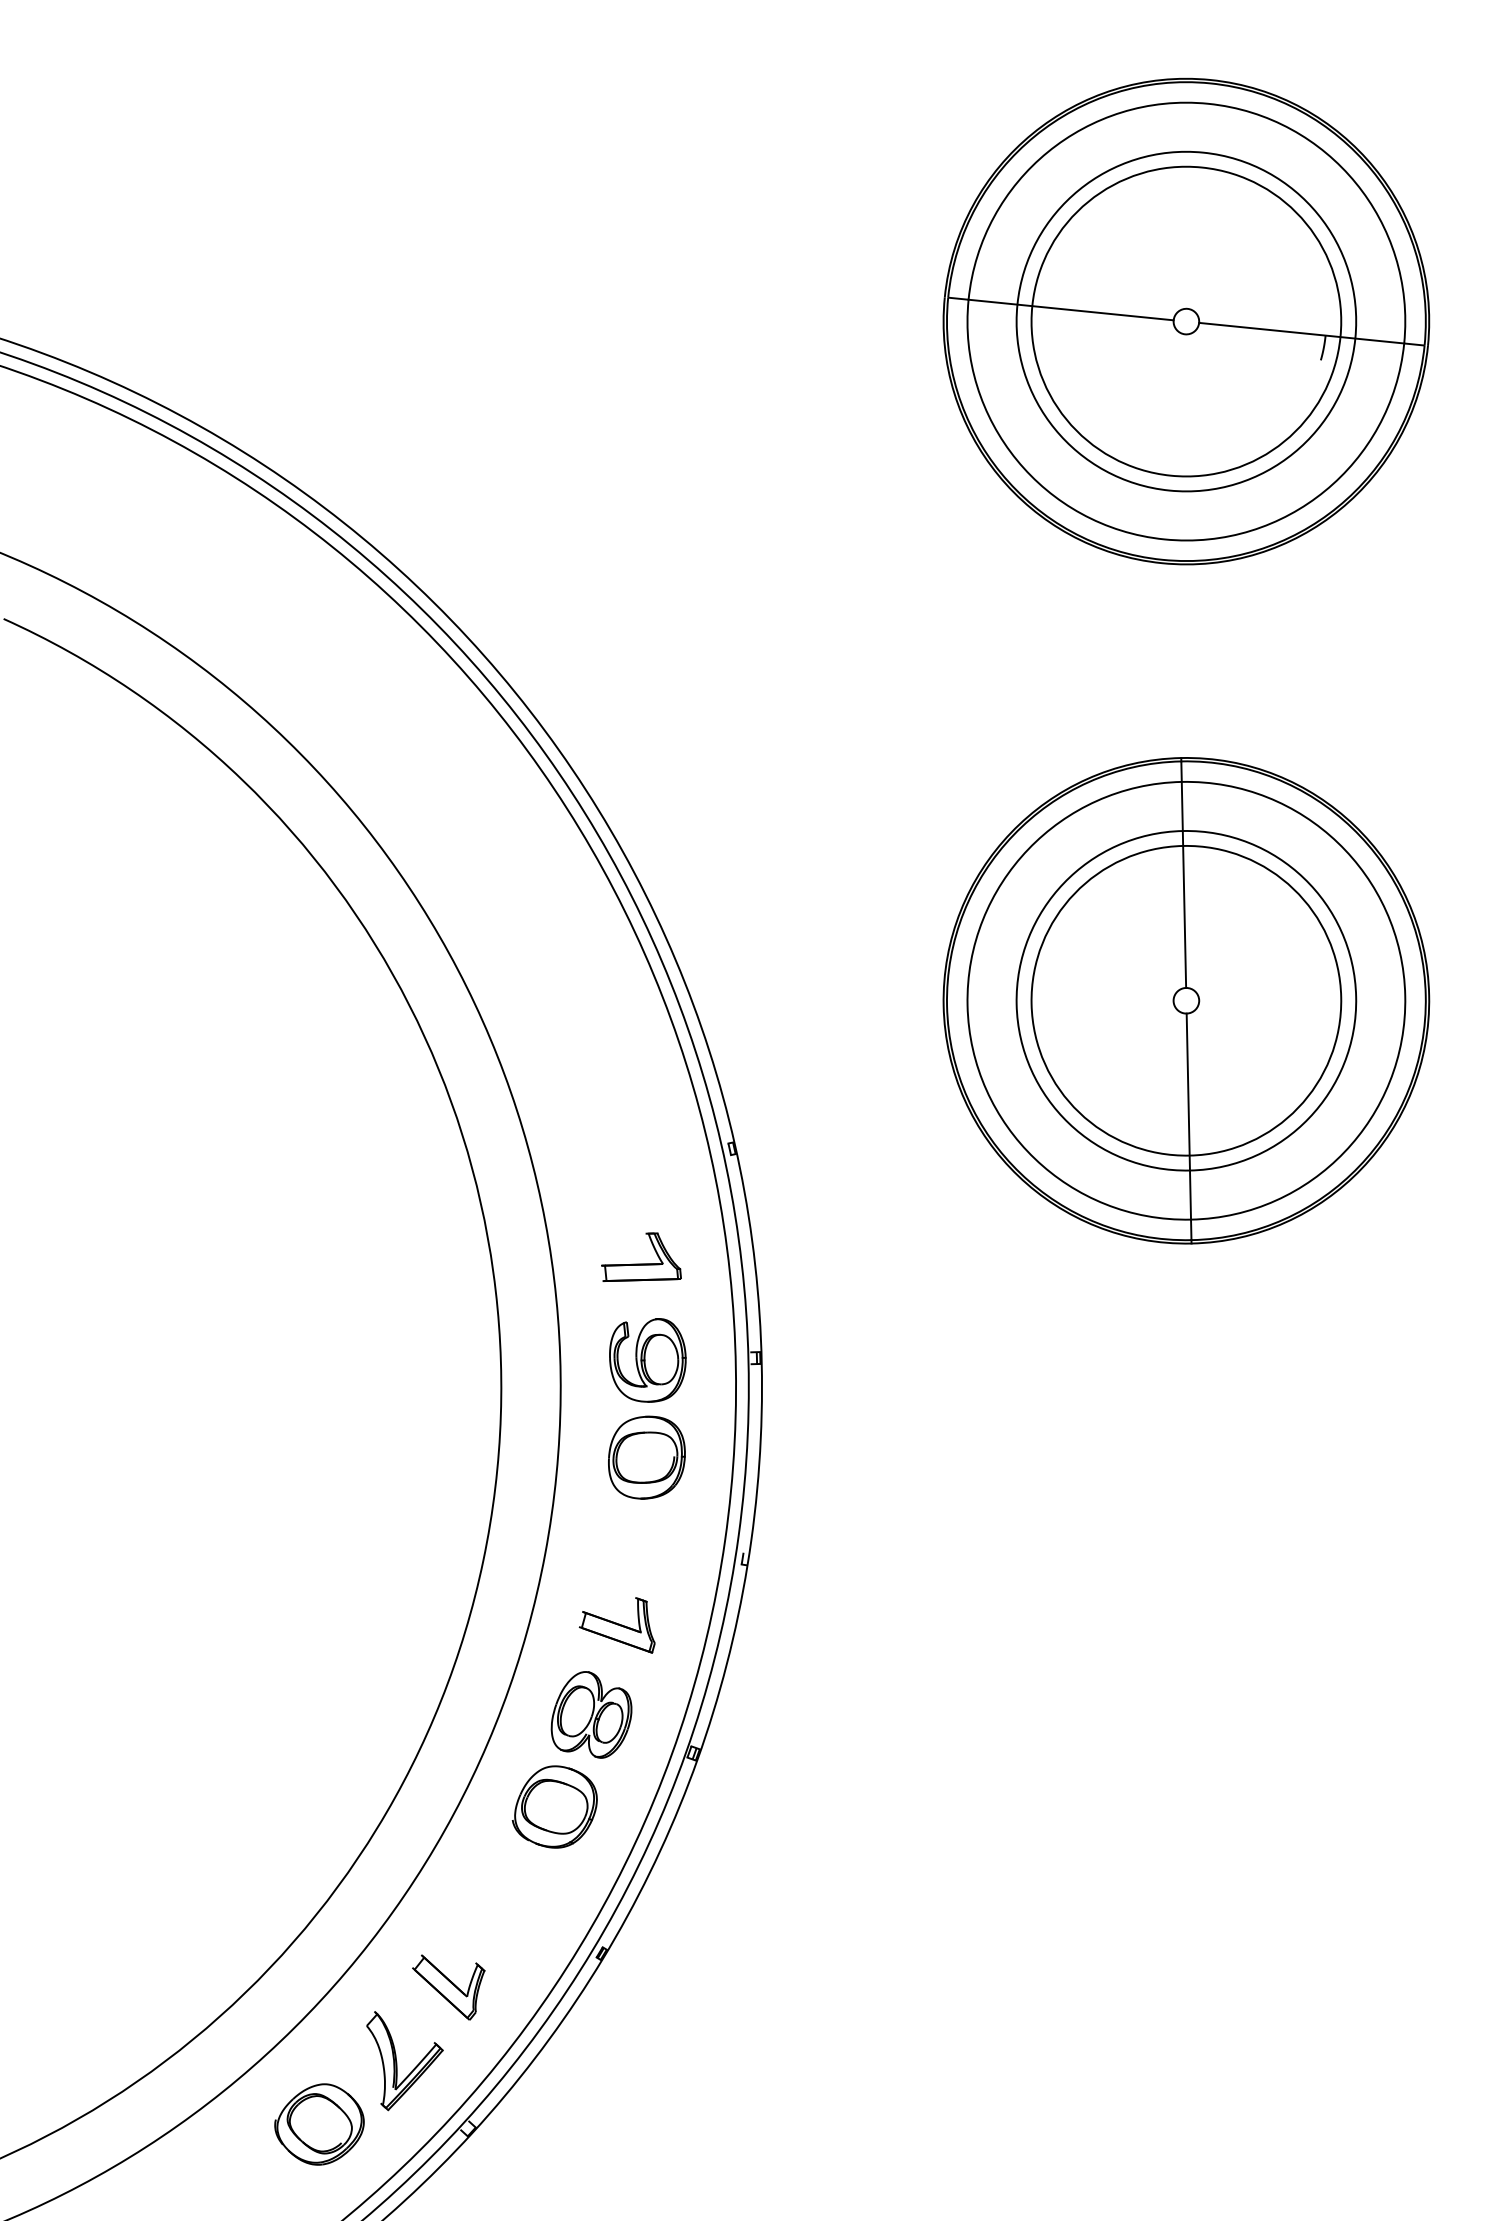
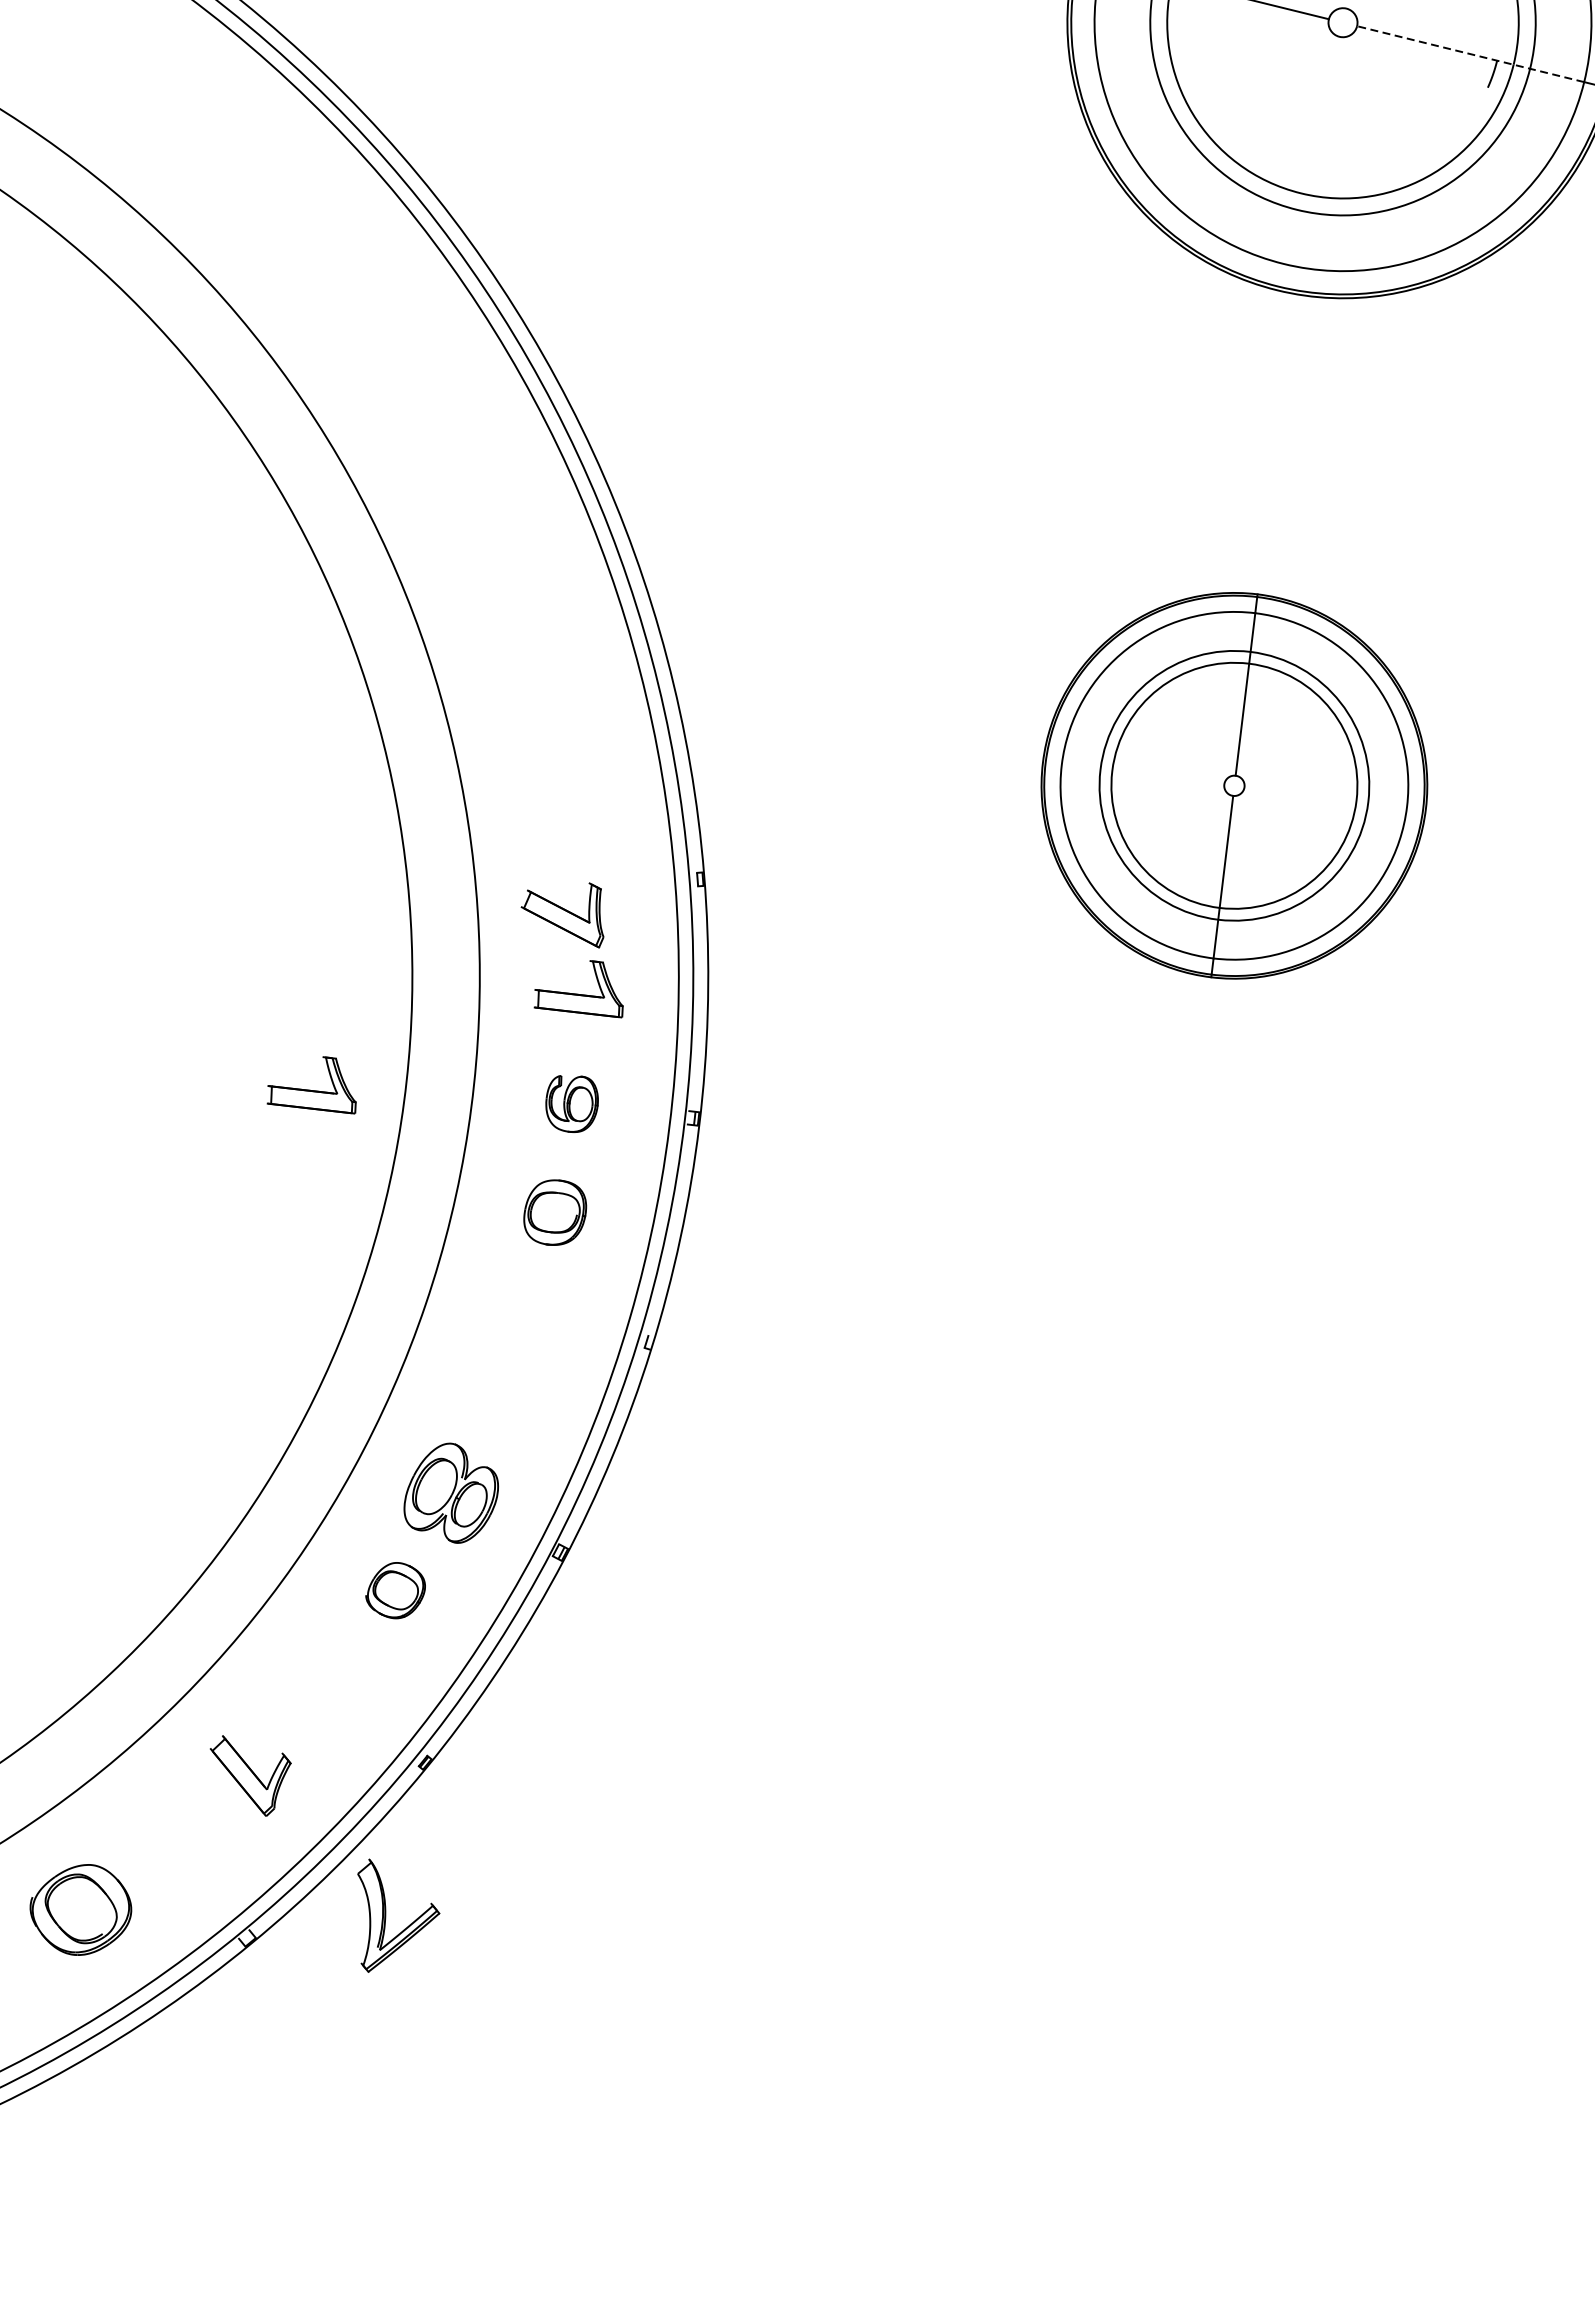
line: (1301, 333) -> (1470, 54), solid -> dashed
part: (1186, 1000) -> (1234, 785), size x0.7
part: (647, 1360) -> (571, 1103), size x0.6
part: (420, 1380) -> (313, 1089), added
part: (646, 1457) -> (554, 1212), size x0.7
part: (616, 1625) -> (563, 911), moved
part: (554, 1806) -> (395, 1589), size x0.6
part: (397, 2061) -> (386, 1918), moved

